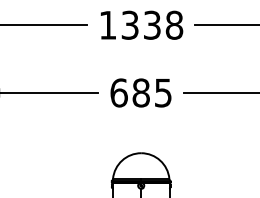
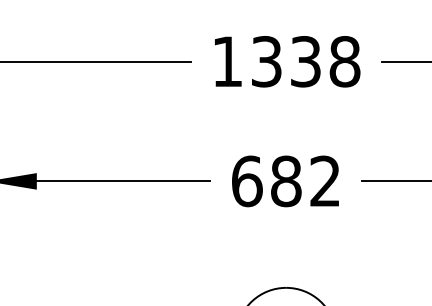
text: (163, 92) -> (325, 180), 685 -> 682

